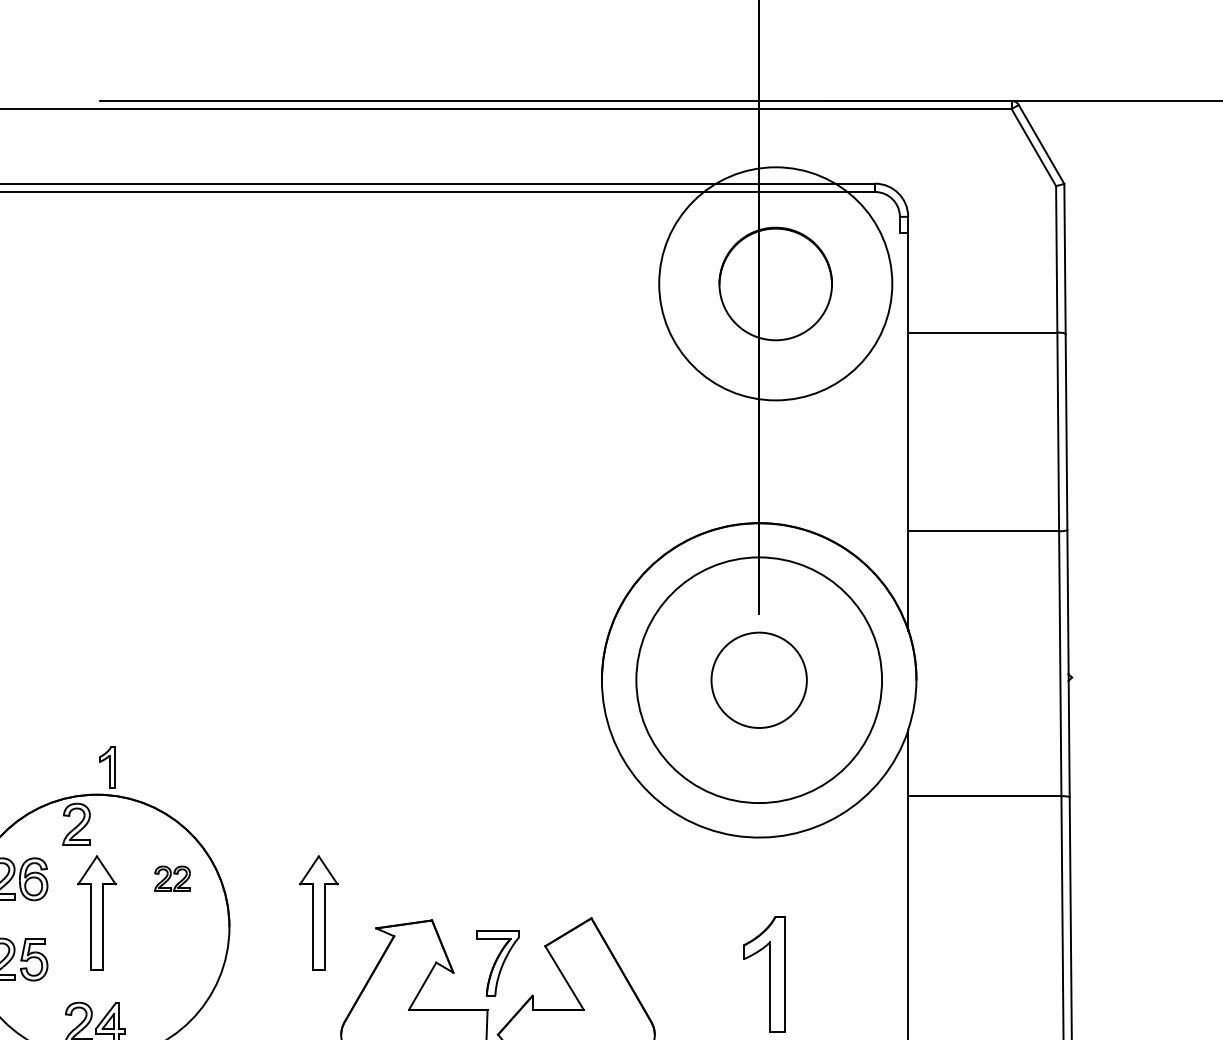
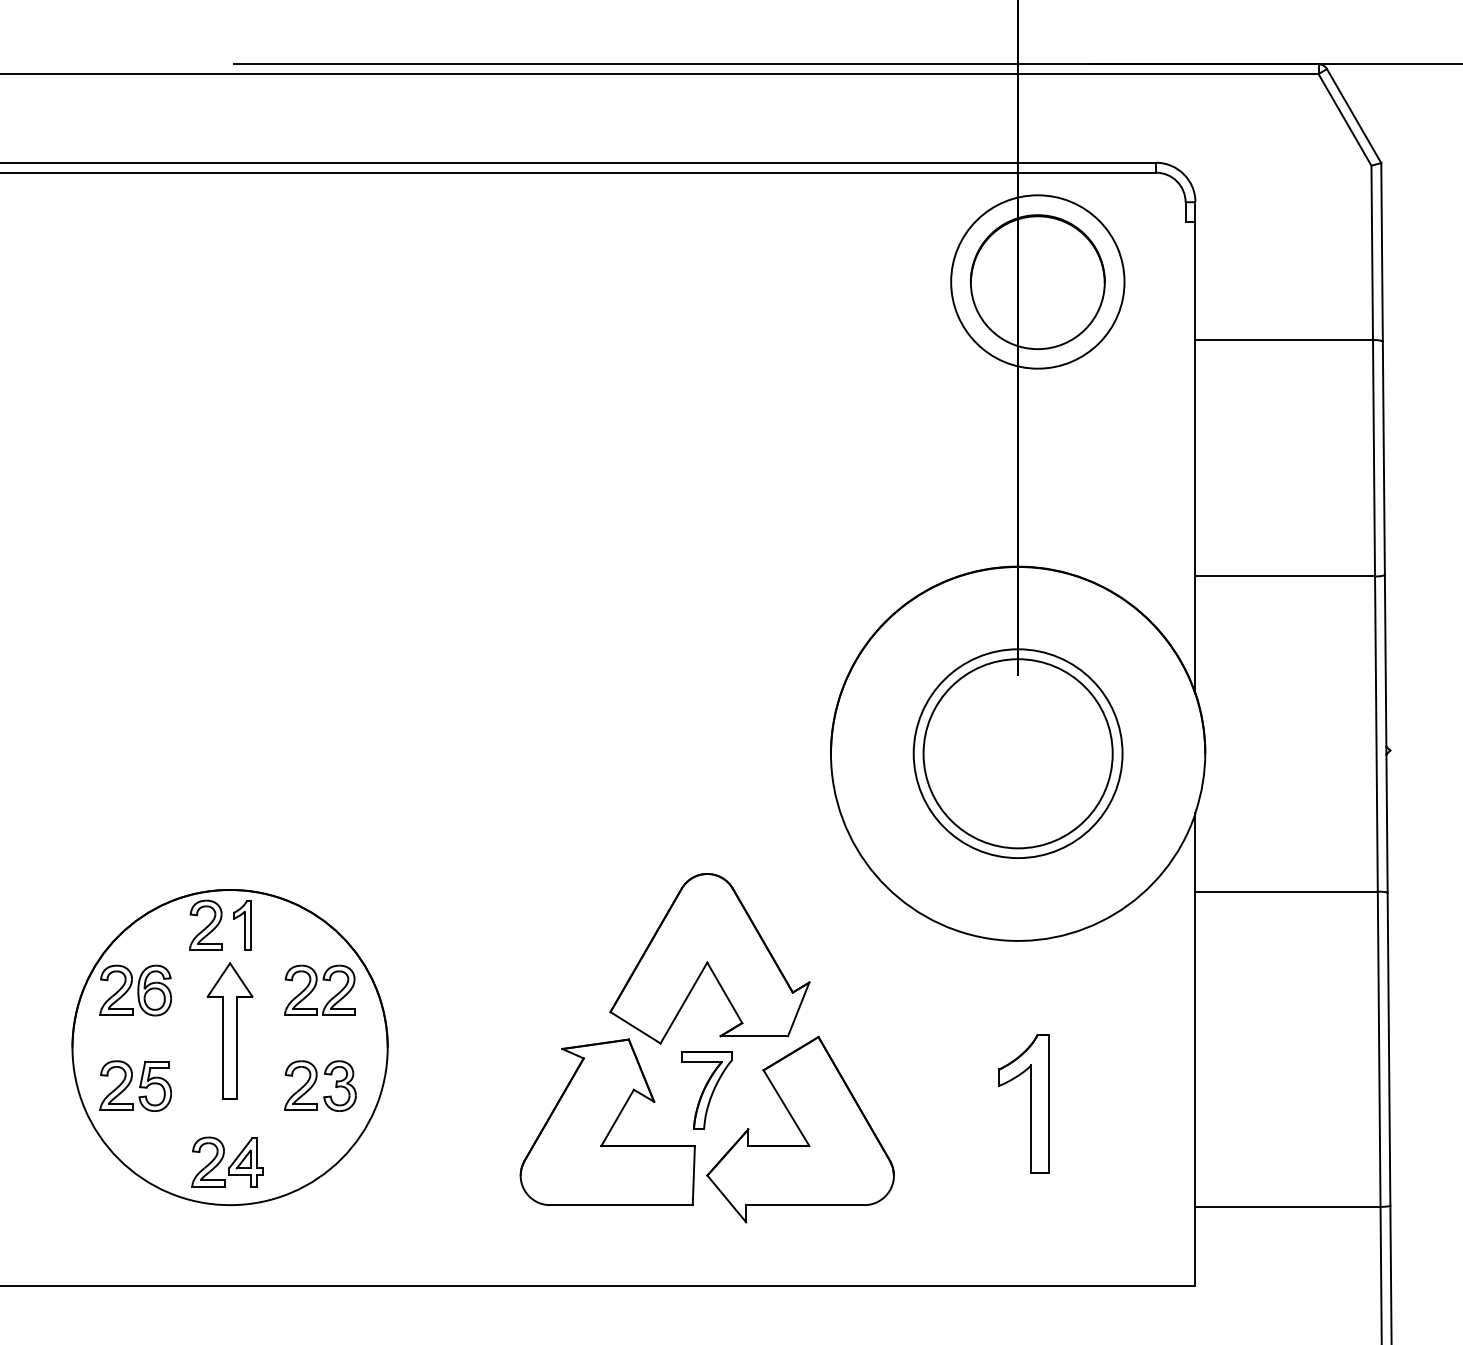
circle: (775, 283) -> (1037, 281), size x0.62
circle: (758, 680) -> (1017, 753), size x0.71
circle: (758, 680) -> (1017, 753), size x1.67
part: (107, 767) -> (242, 925), moved
part: (499, 852) -> (709, 958), added
part: (172, 878) -> (319, 989), size x1.67
part: (318, 912) -> (493, 1030), removed
part: (172, 959) -> (320, 1085), added

